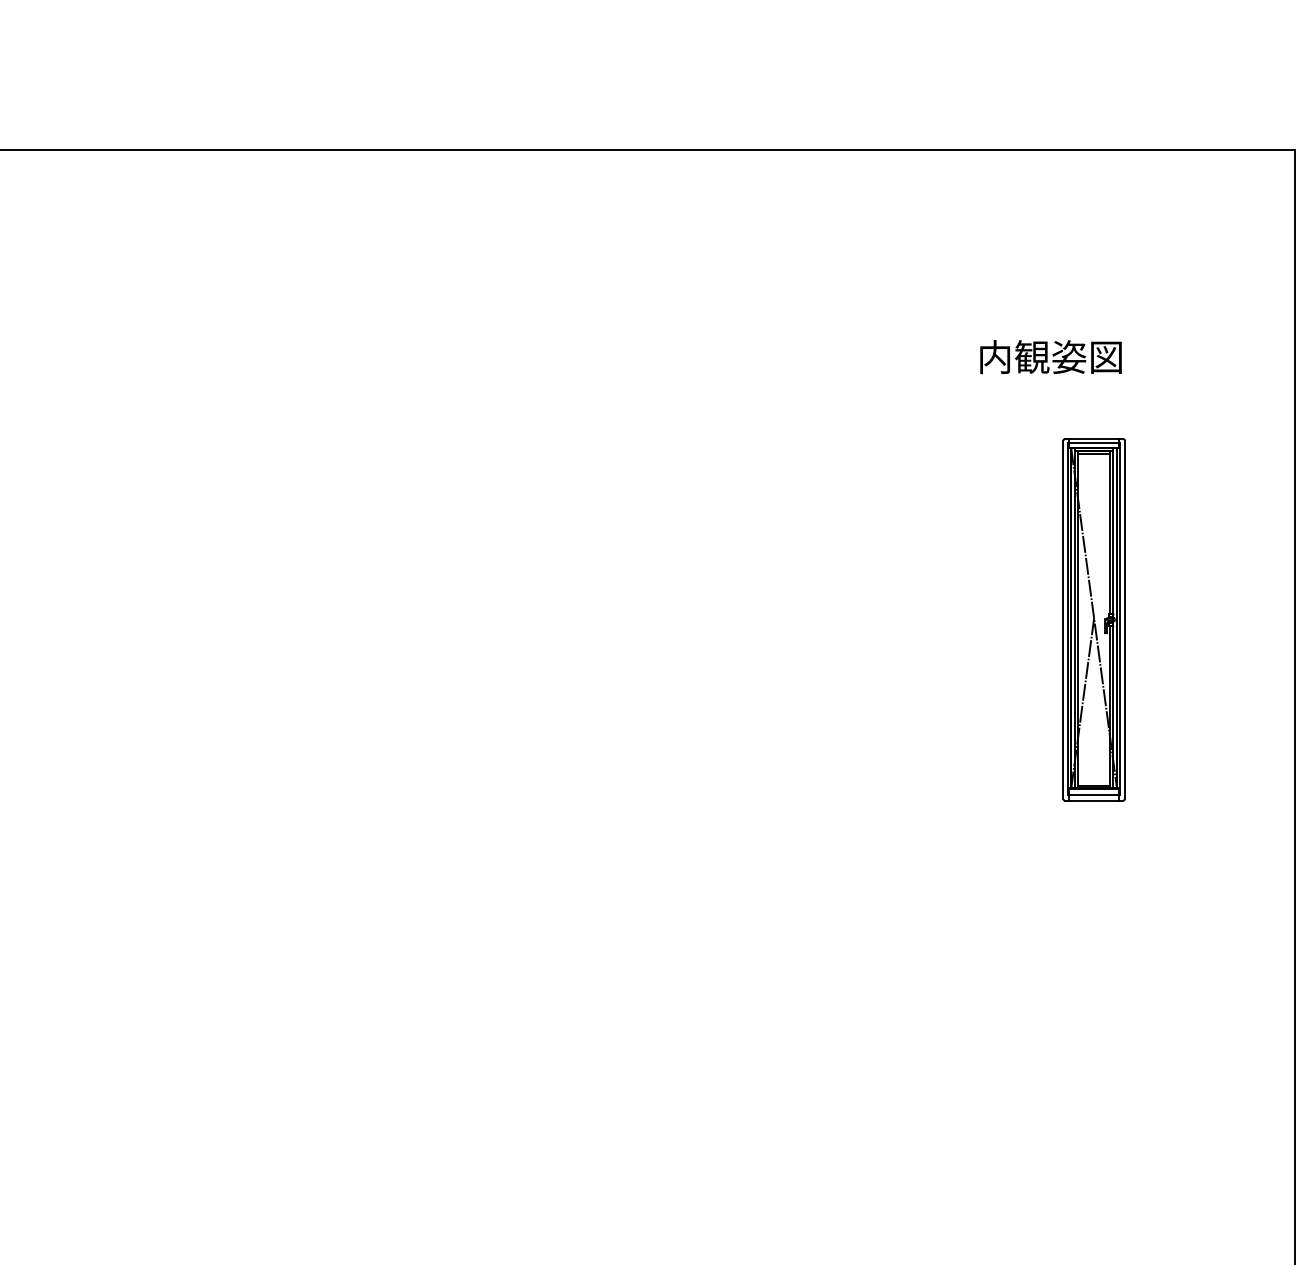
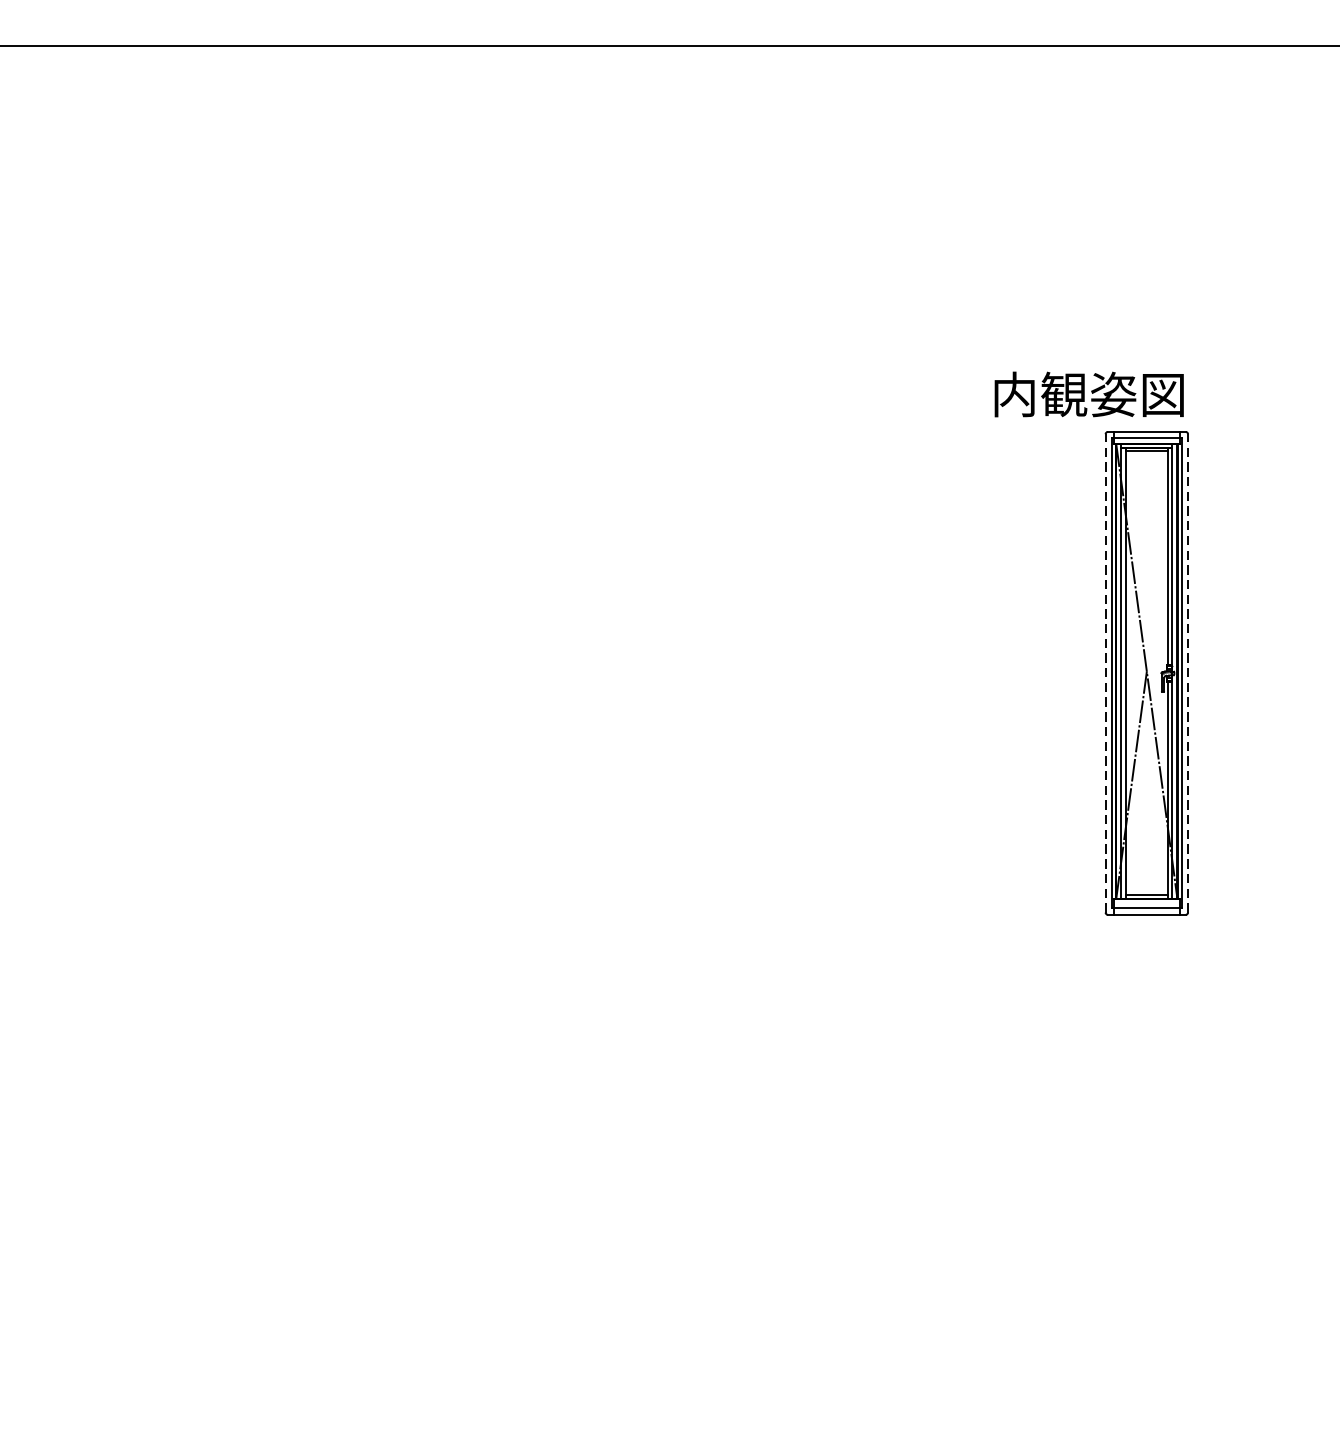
text: (1050, 357) -> (1088, 395), moved
line: (1063, 619) -> (1105, 672), solid -> dashed
line: (1124, 619) -> (1187, 672), solid -> dashed

